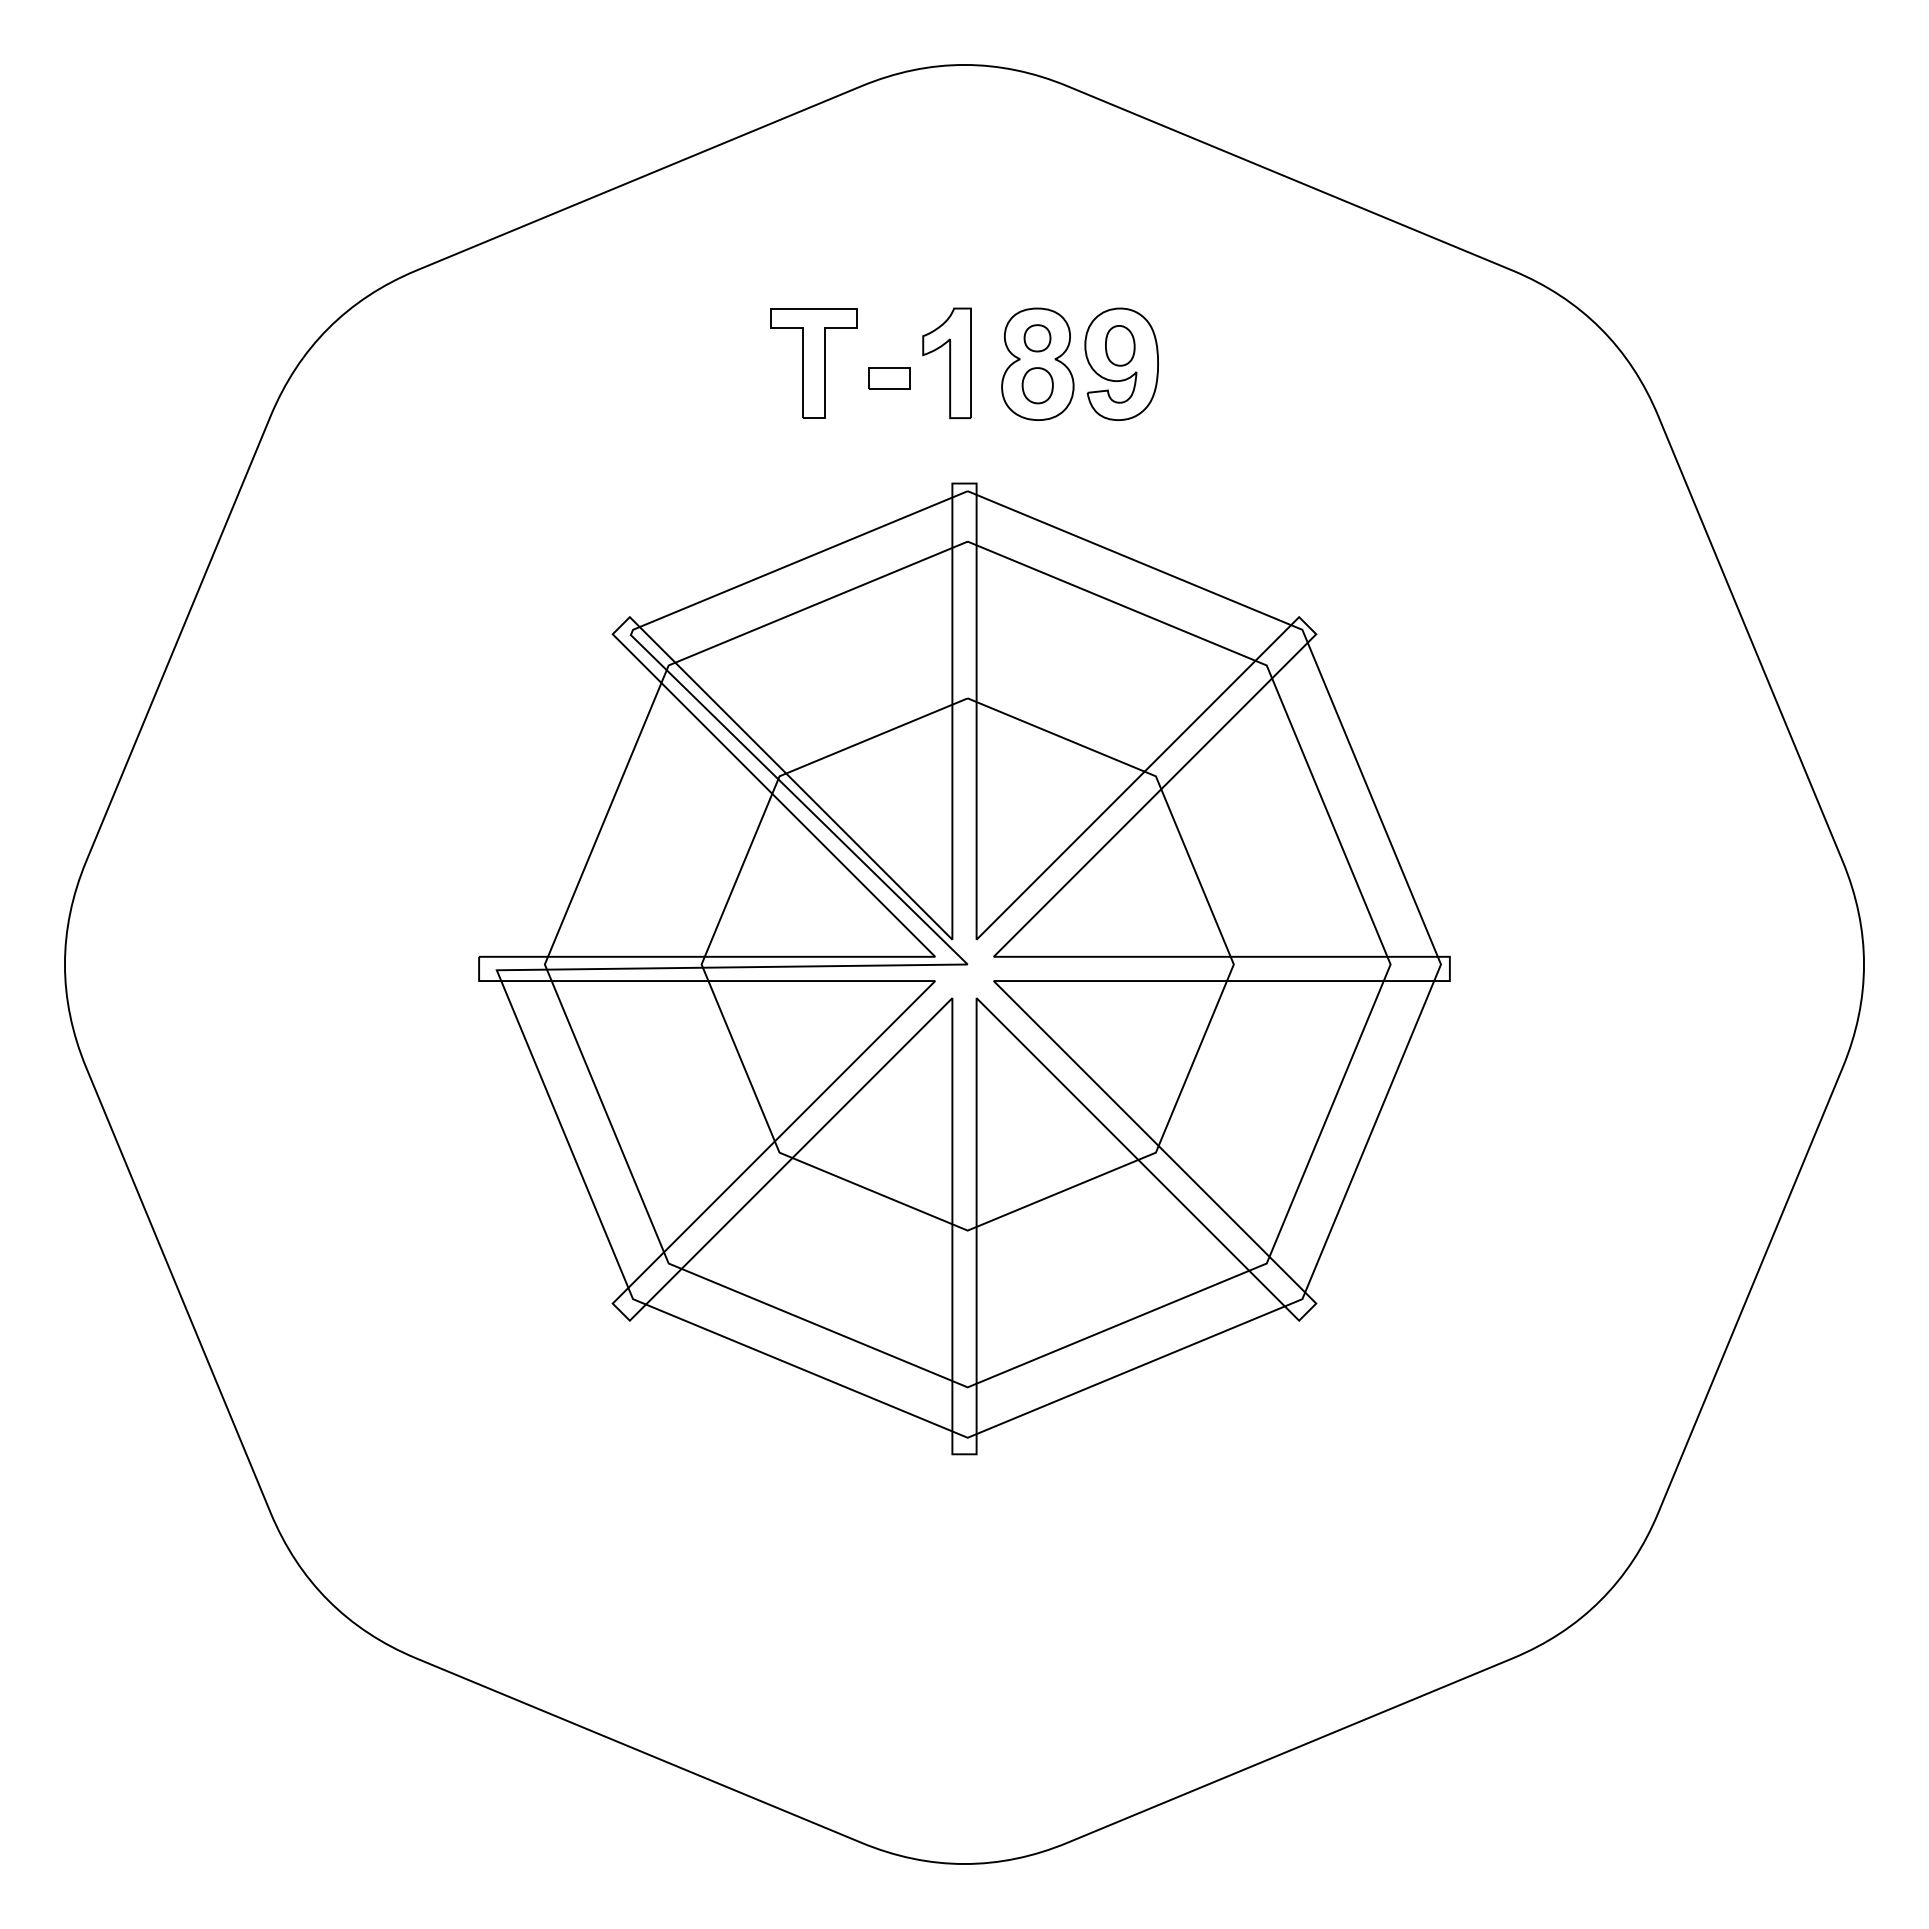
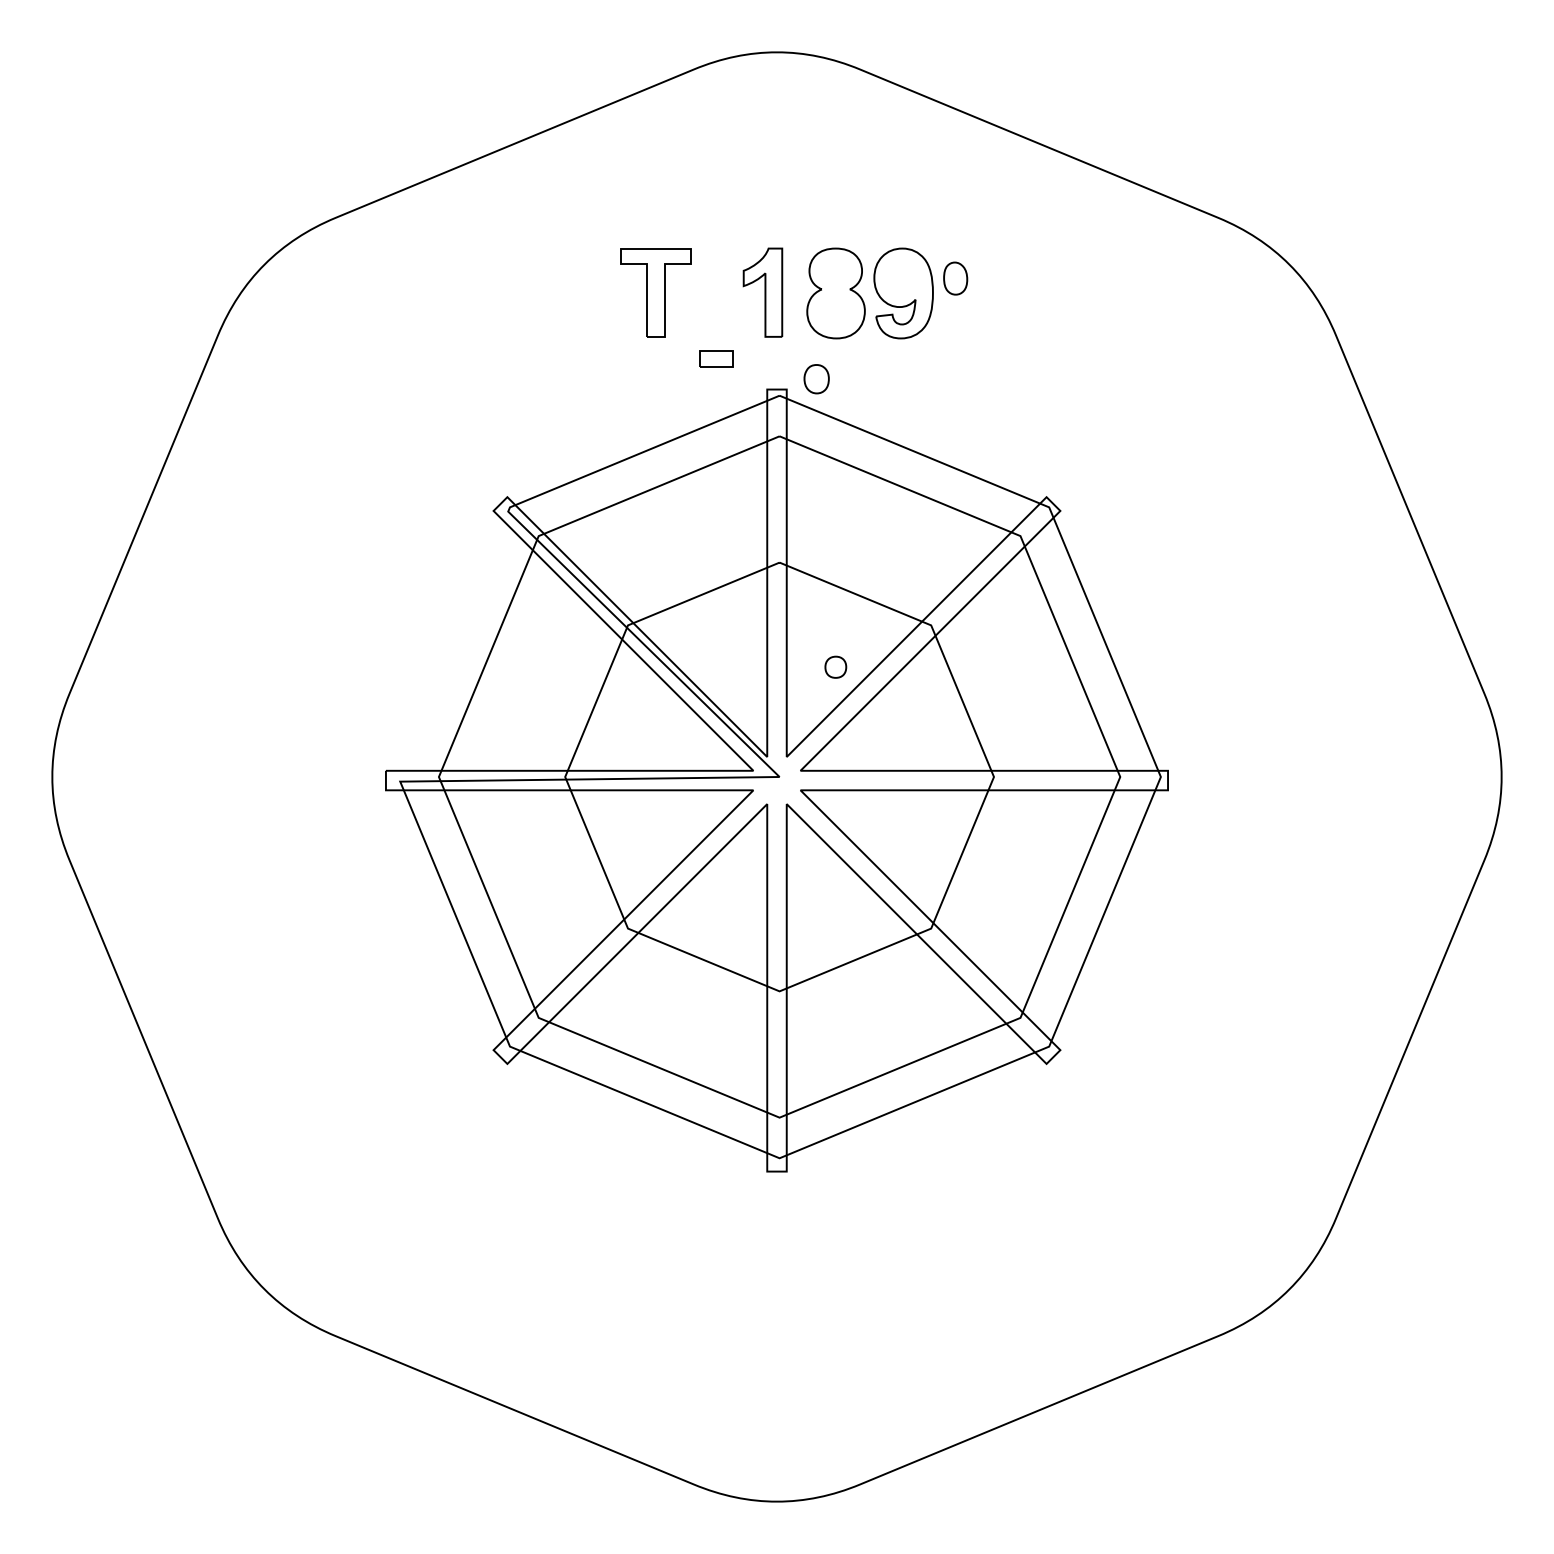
part: (1037, 338) -> (835, 667), moved
part: (1120, 345) -> (955, 278), moved
part: (889, 378) -> (716, 358), moved
part: (1037, 385) -> (816, 379), moved

